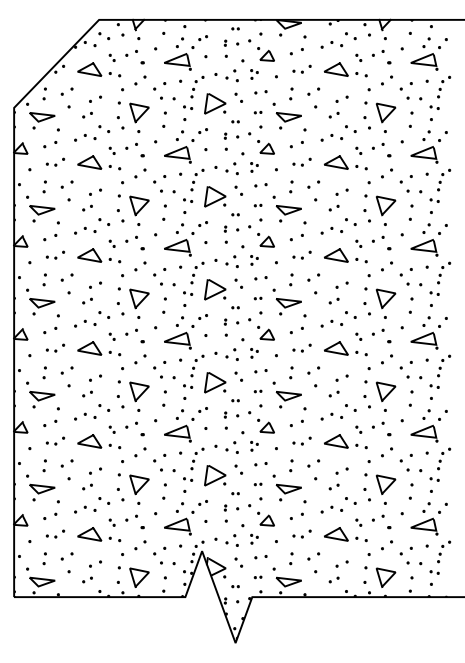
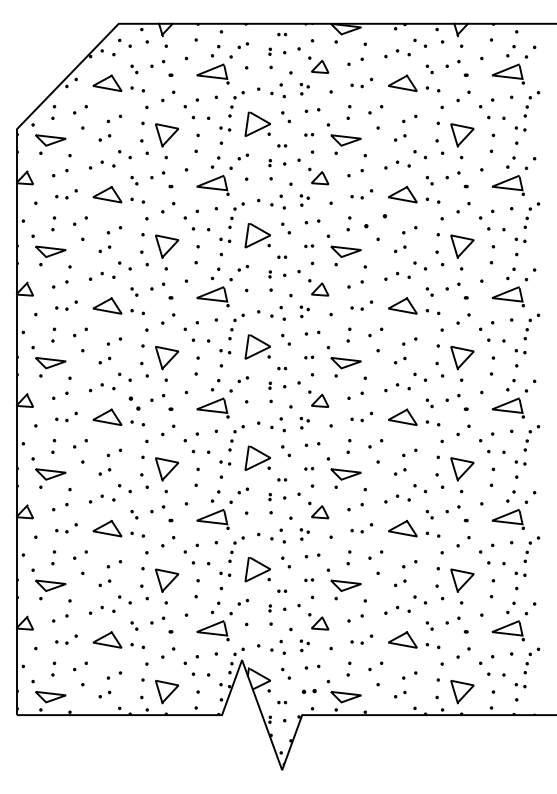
part: (313, 184) -> (375, 220), size x1.6
part: (111, 336) -> (133, 402), size x1.6
part: (257, 577) -> (308, 691), size x1.6

